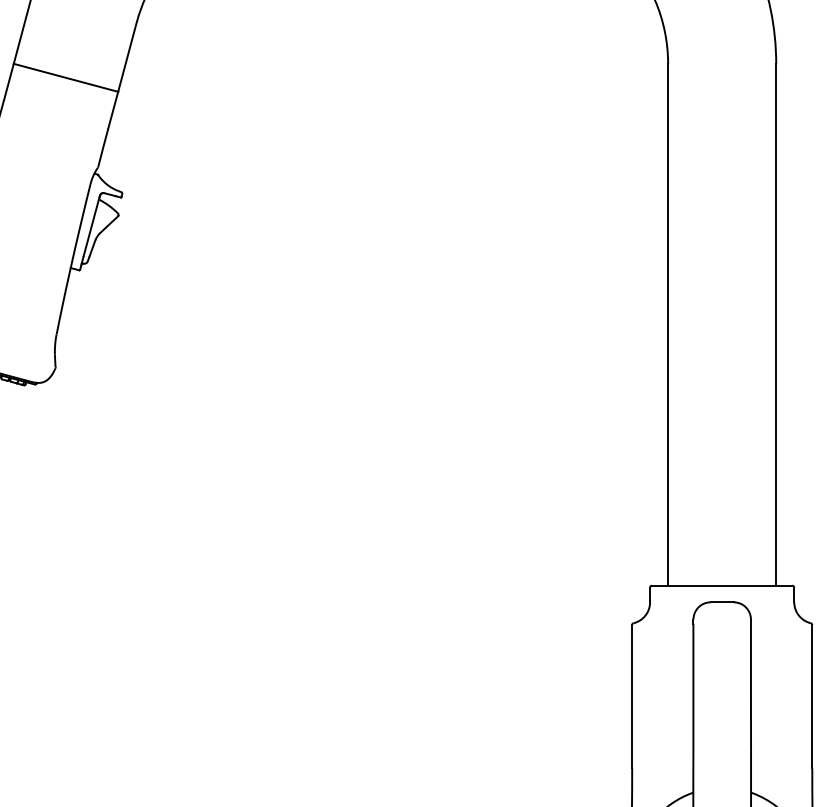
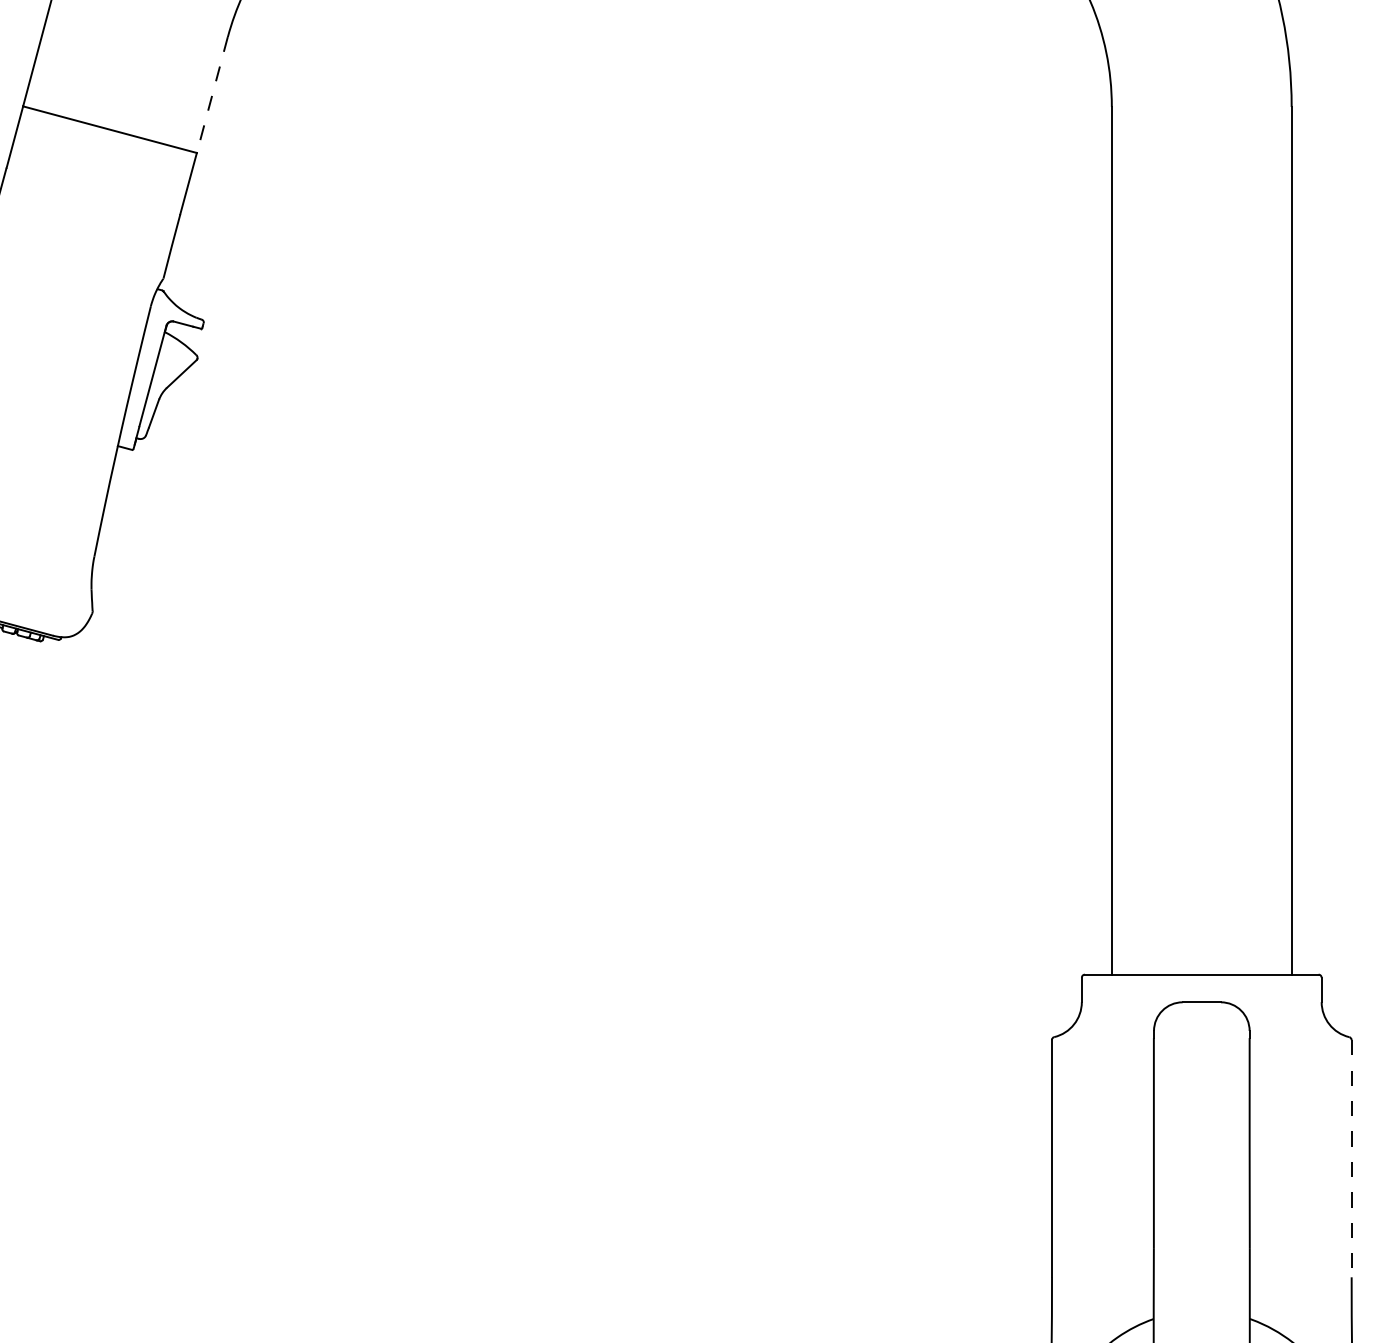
line: (127, 57) -> (212, 95), solid -> dashed
line: (812, 696) -> (1352, 1158), solid -> dashed

